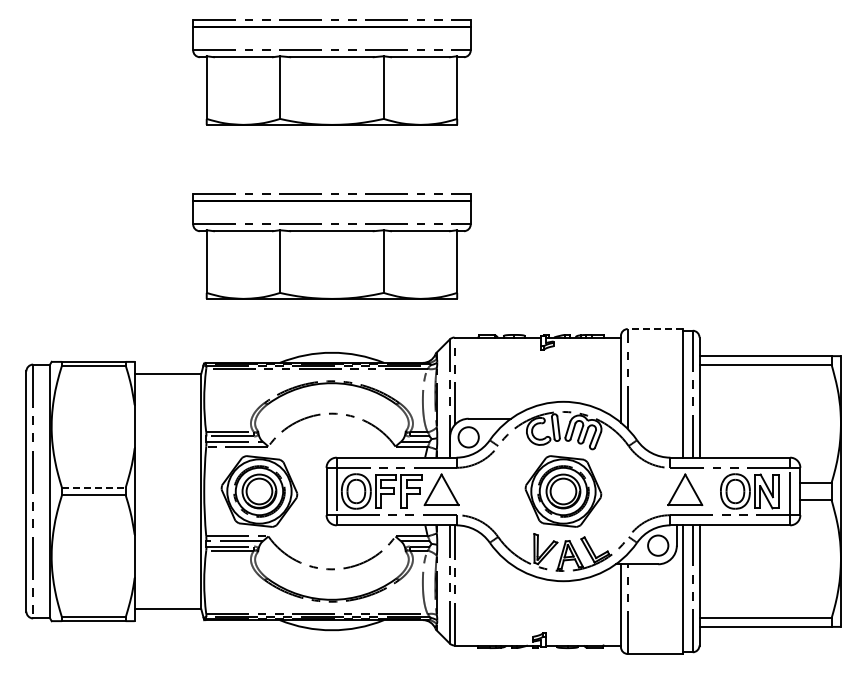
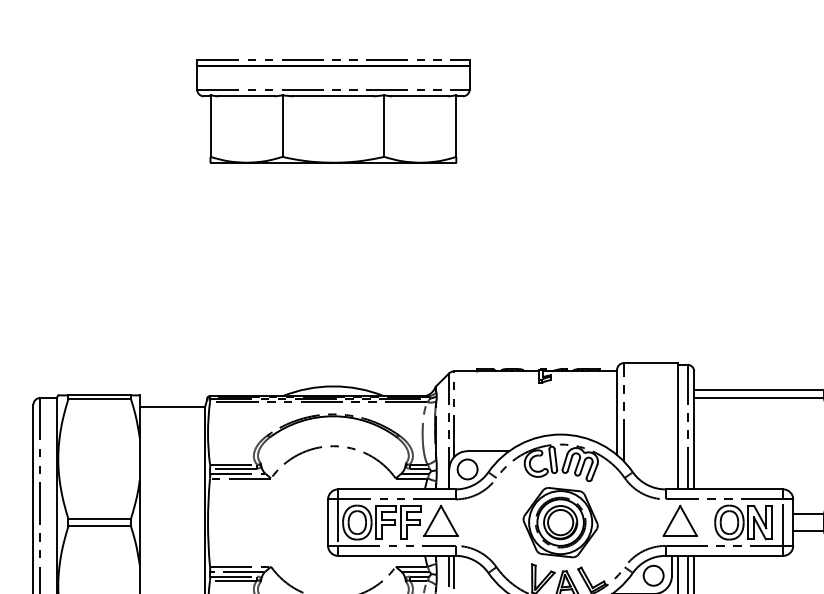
part: (331, 246) -> (332, 282), removed
line: (654, 329) -> (650, 363), dashed -> solid
line: (93, 487) -> (99, 518), dashed -> solid
part: (259, 491) -> (262, 522), removed

